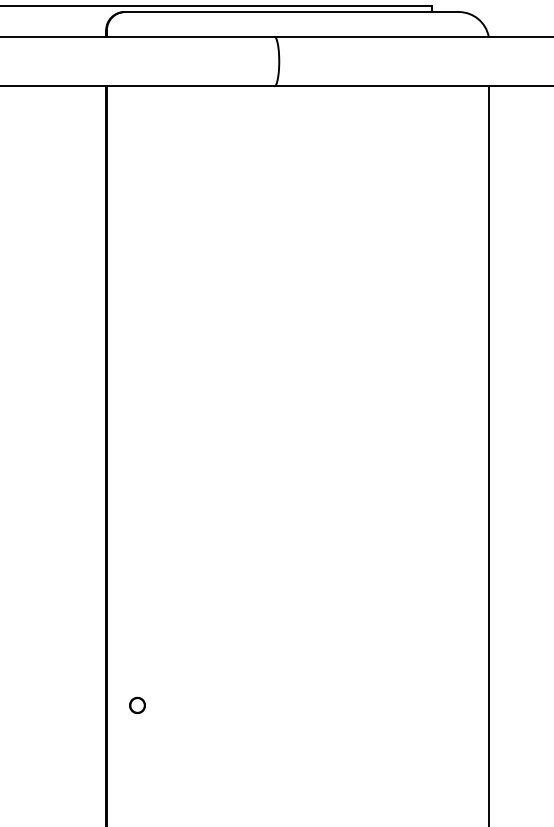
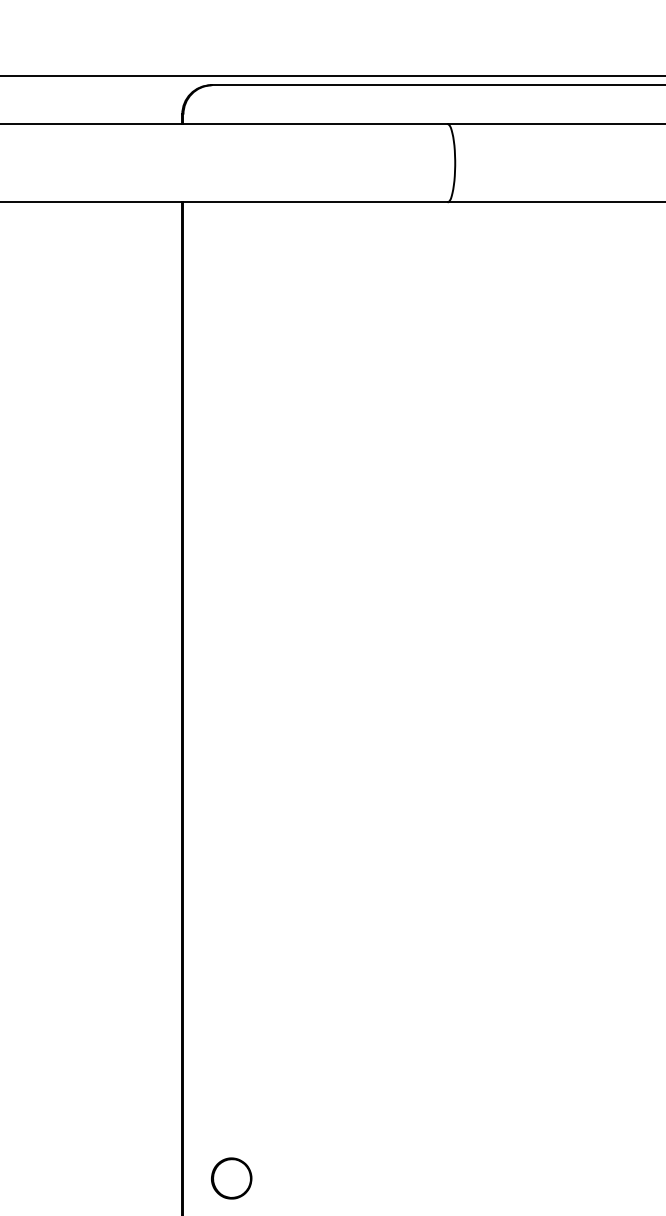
part: (137, 705) -> (231, 1178), size x1.67

